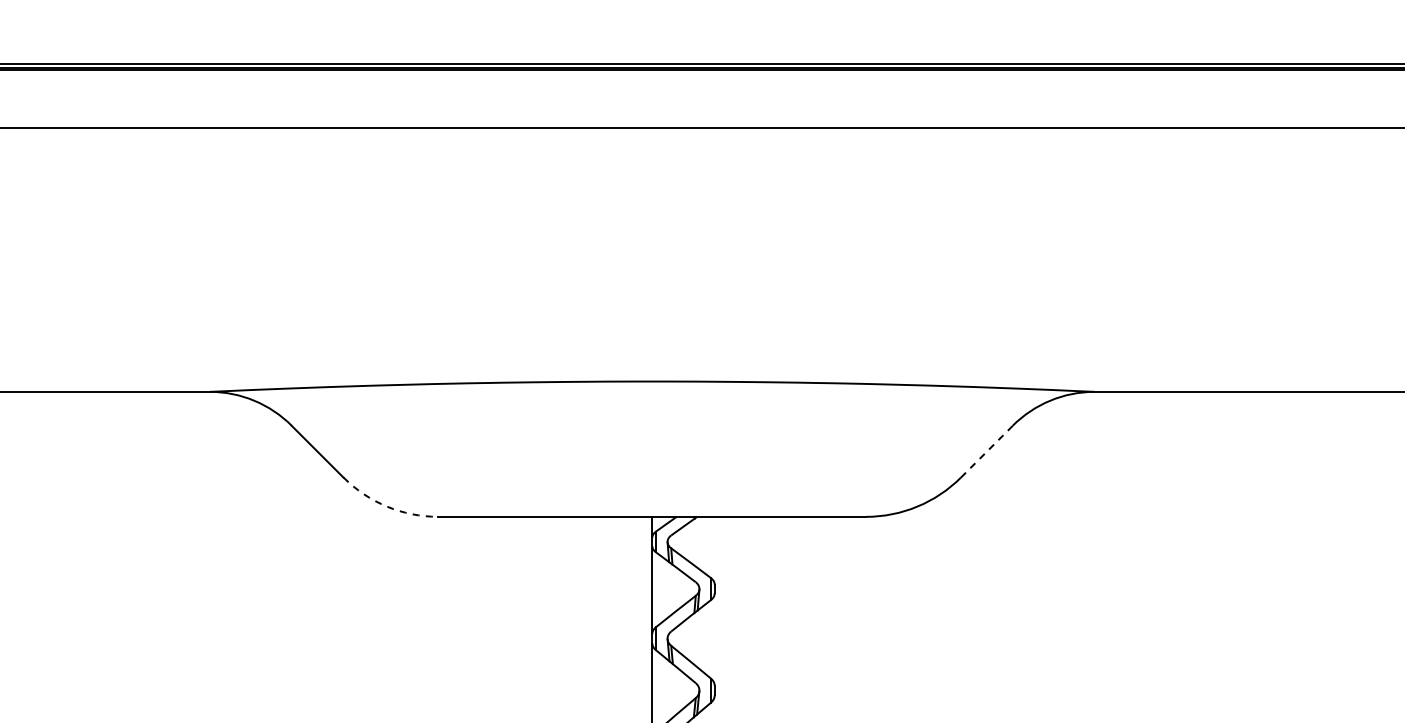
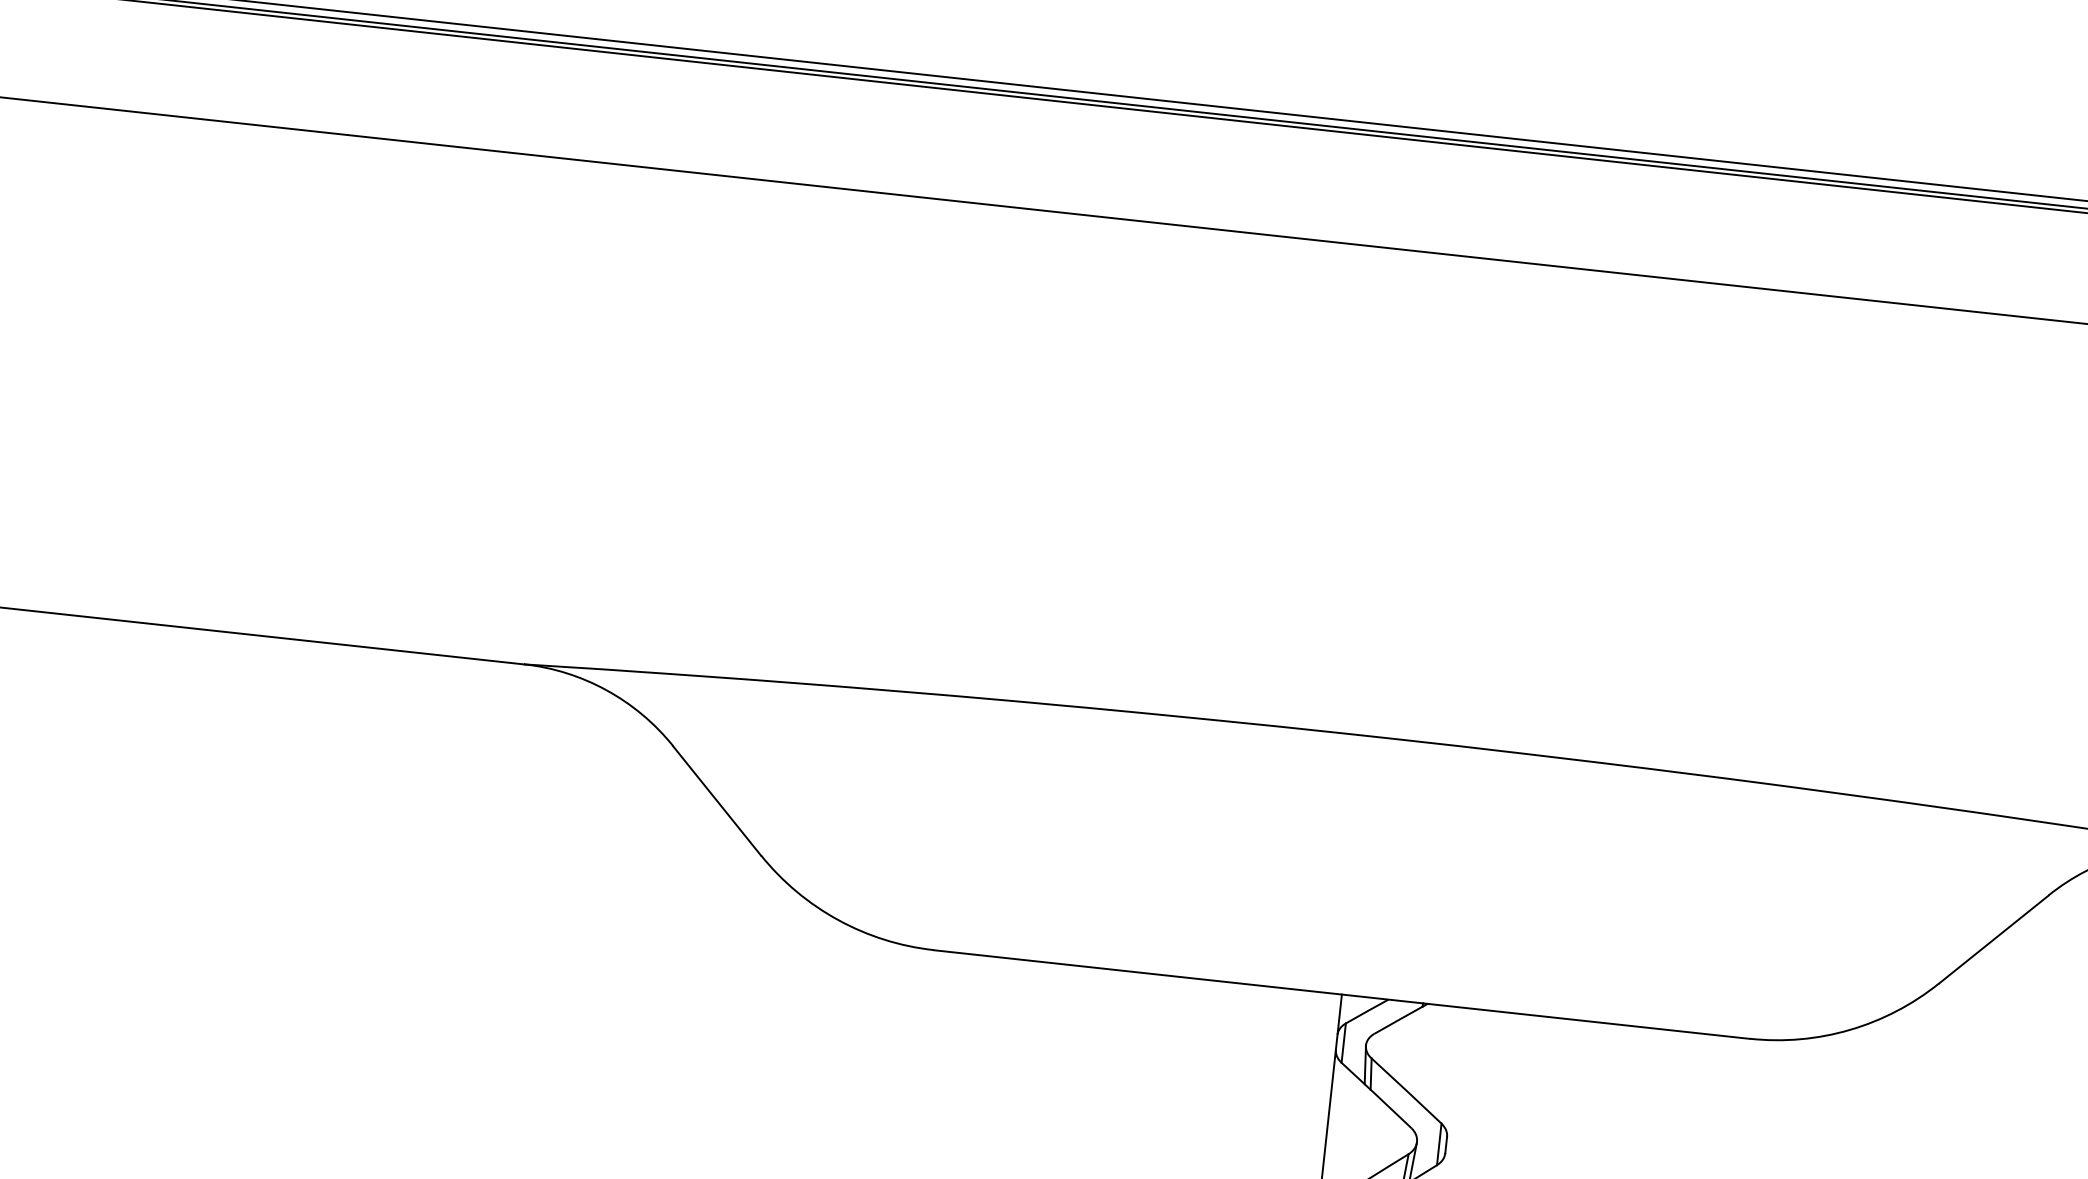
line: (986, 451) -> (1993, 939), dashed -> solid
arc: (387, 506) -> (838, 919), dashed -> solid

